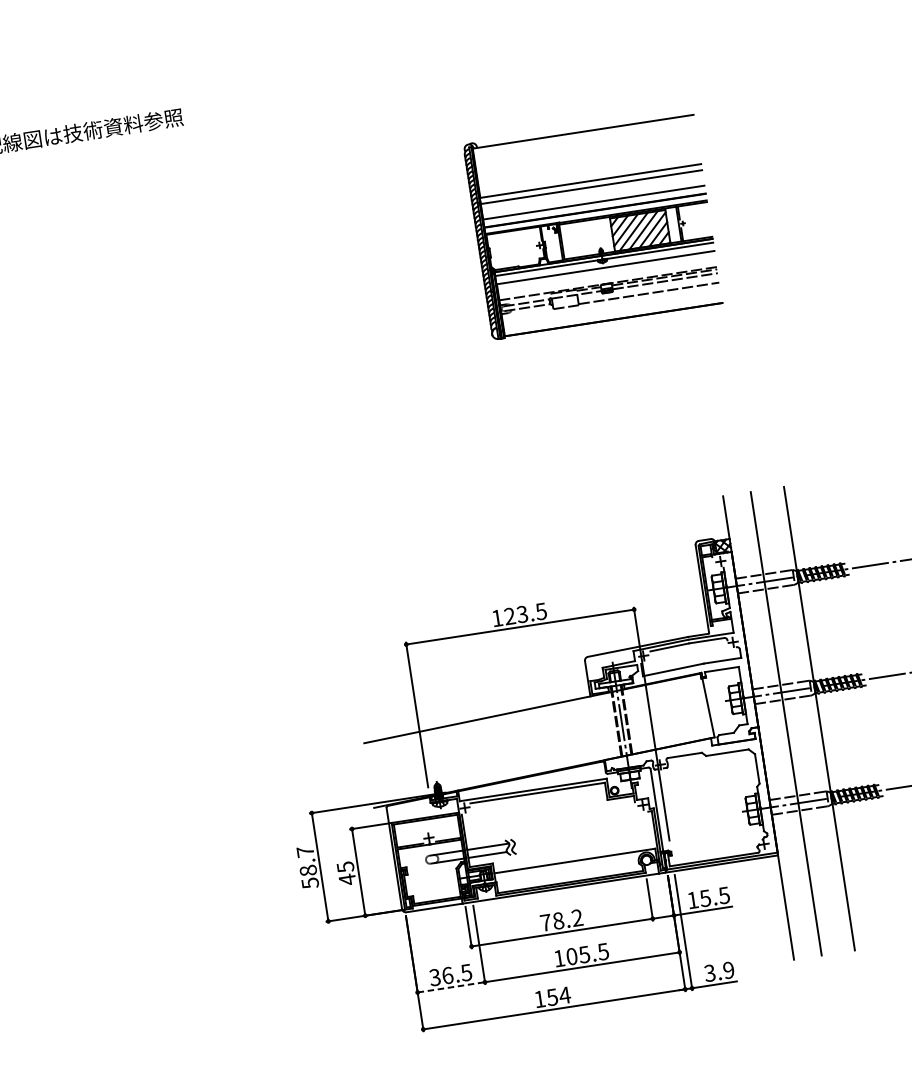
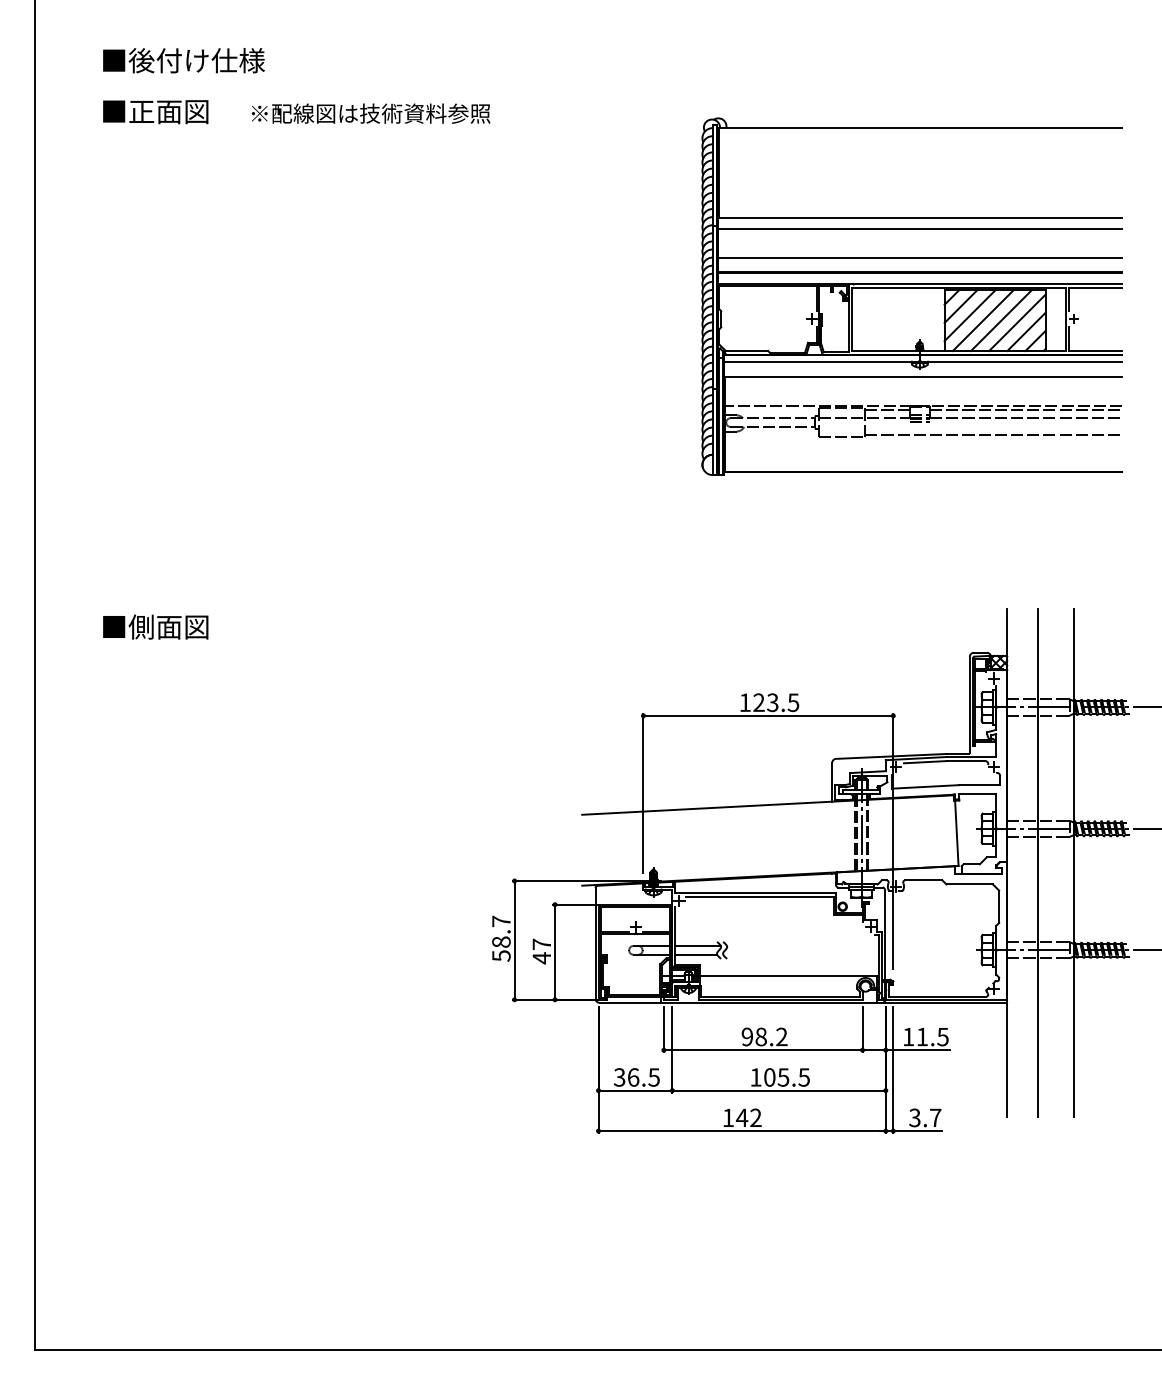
part: (592, 224) -> (911, 296), size x1.67
text: (345, 867) -> (541, 944), 45 -> 47
text: (704, 898) -> (921, 1037), 15.5 -> 11.5
text: (545, 922) -> (747, 1036), 78.2 -> 98.2
text: (728, 969) -> (935, 1117), 3.9 -> 3.7
line: (451, 987) -> (635, 1090), dashed -> solid
text: (558, 996) -> (748, 1117), 154 -> 142

